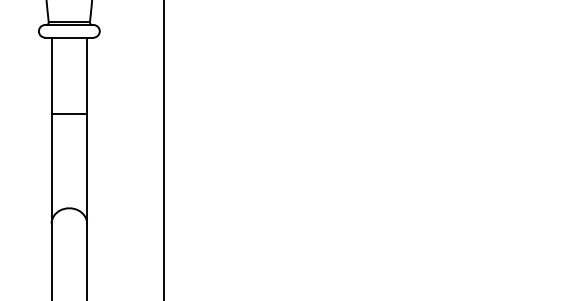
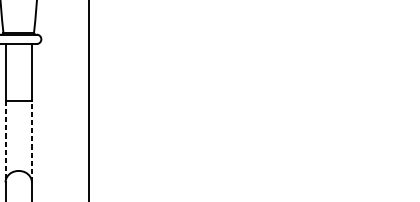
line: (51, 168) -> (5, 141), solid -> dashed
line: (87, 168) -> (32, 141), solid -> dashed

